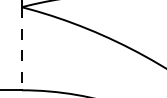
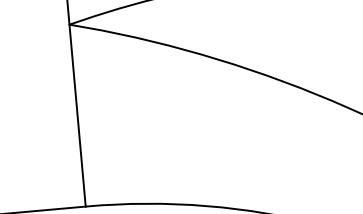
line: (21, 48) -> (76, 115), dashed -> solid

